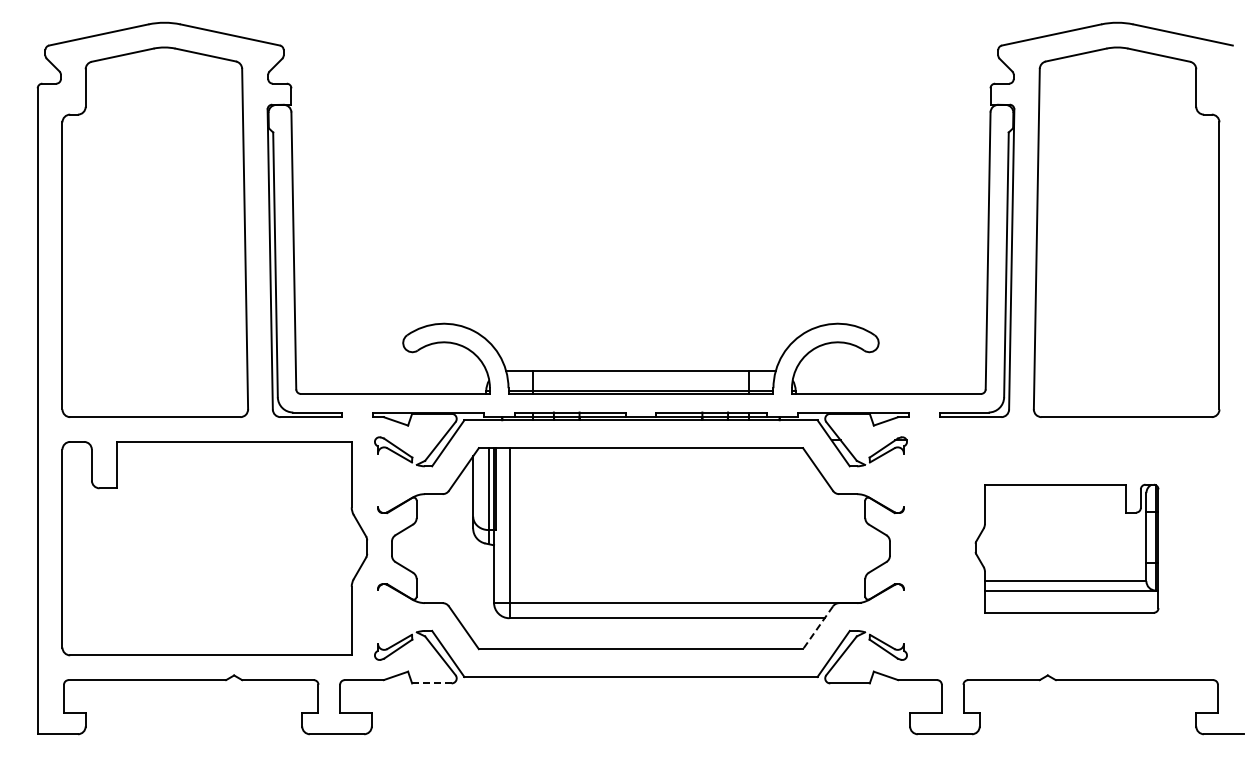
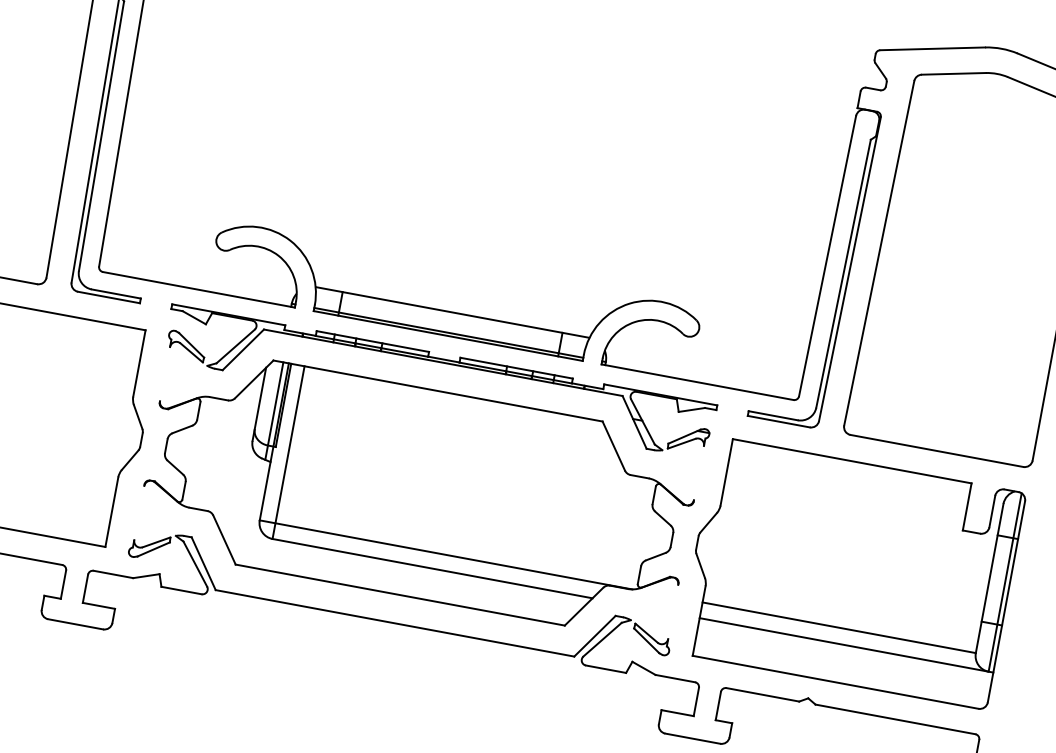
part: (1066, 548) -> (851, 572), size x1.67
line: (817, 628) -> (583, 607), dashed -> solid
line: (431, 683) -> (181, 590), dashed -> solid

